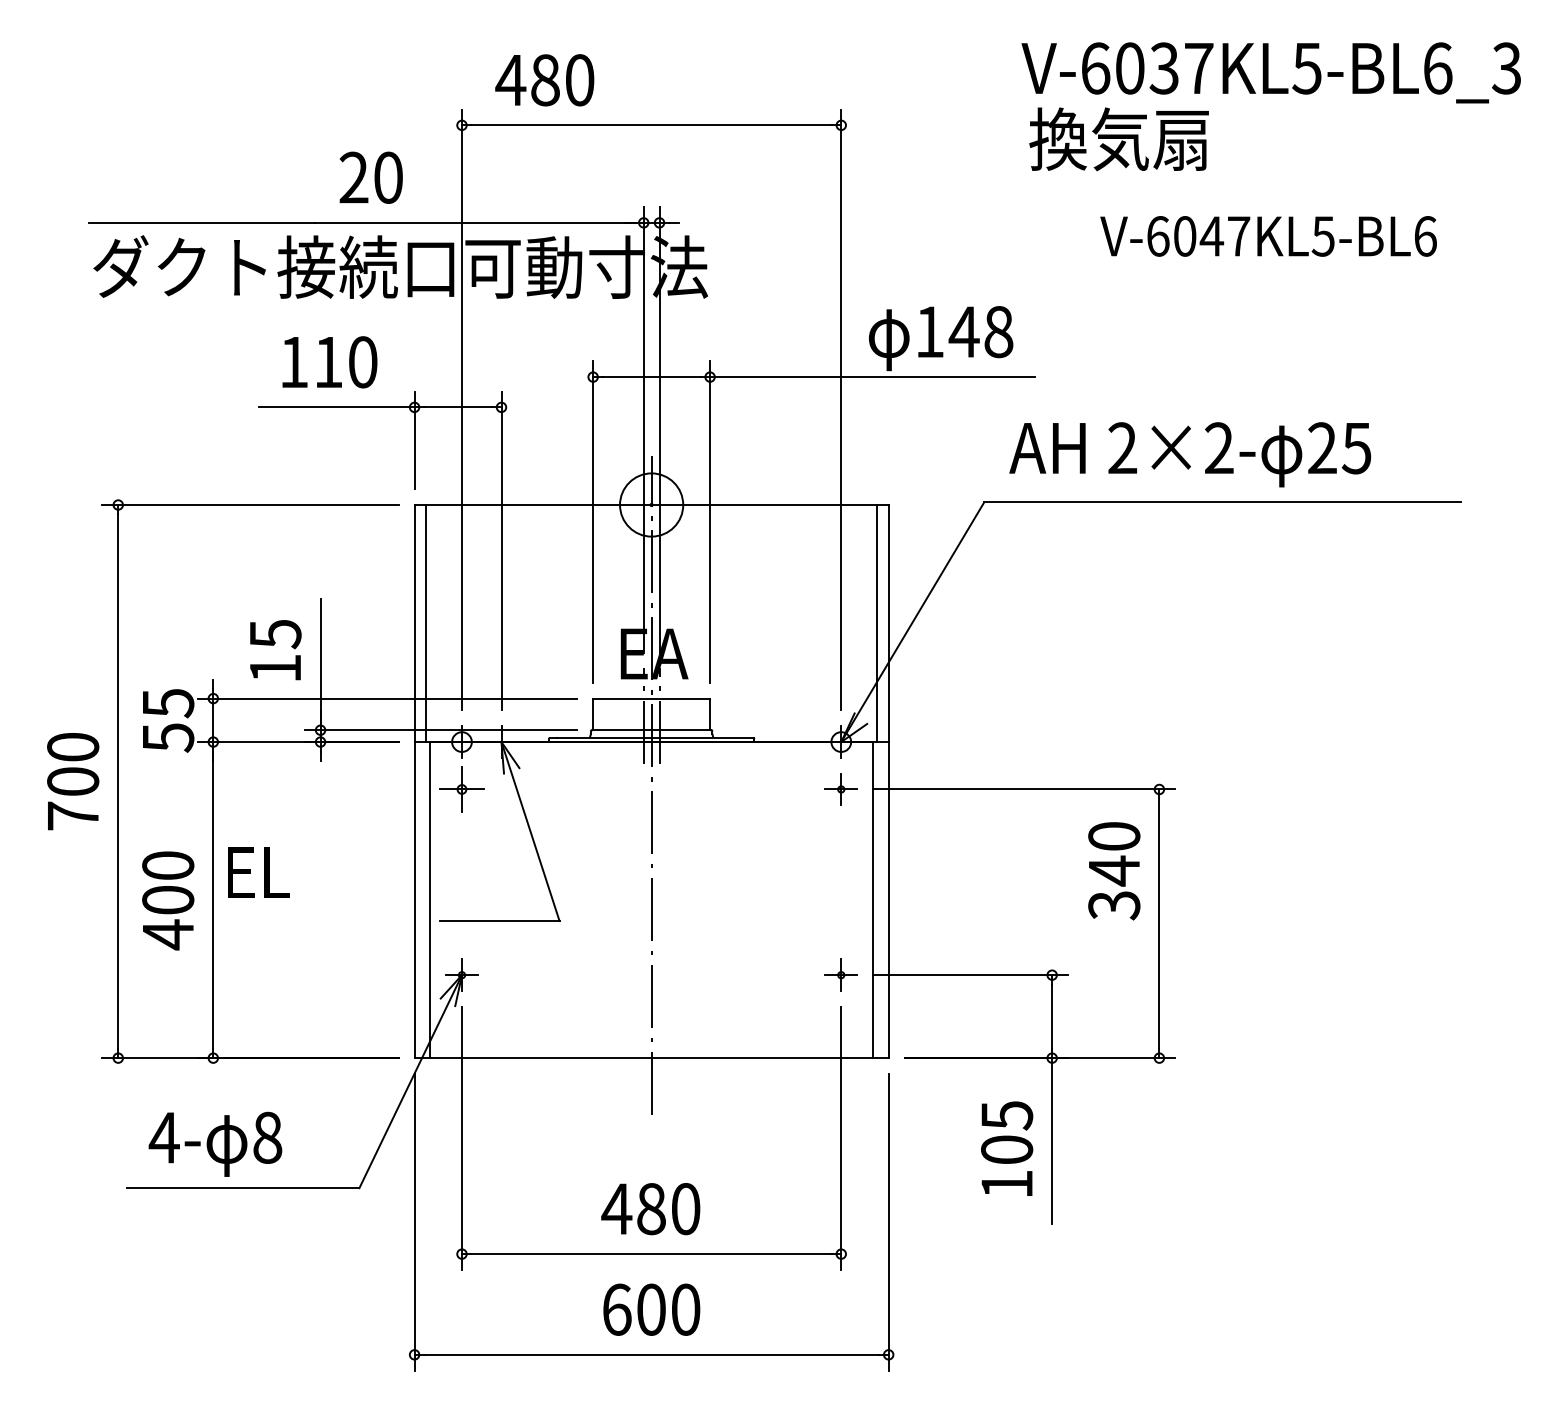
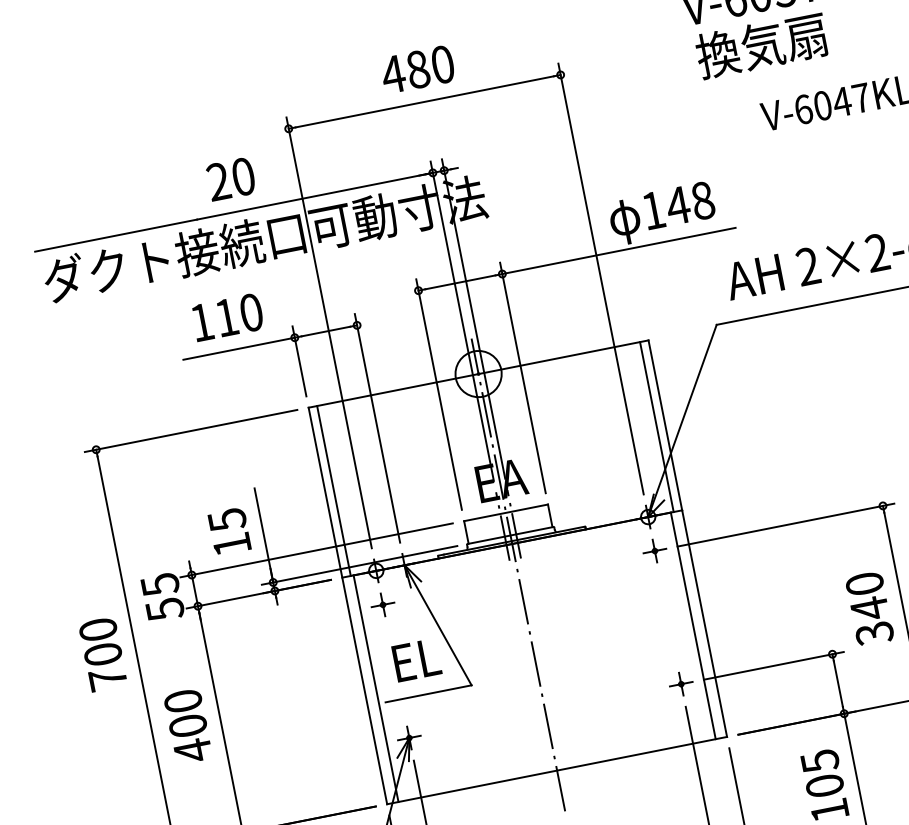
text: (544, 80) -> (417, 69), moved
part: (461, 789) -> (382, 604), size x0.71
text: (1114, 871) -> (869, 609), moved
text: (258, 872) -> (416, 660), moved

